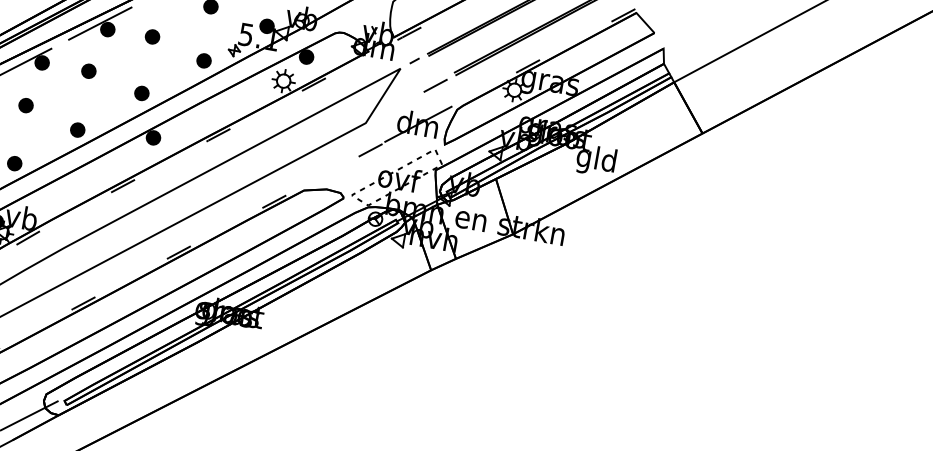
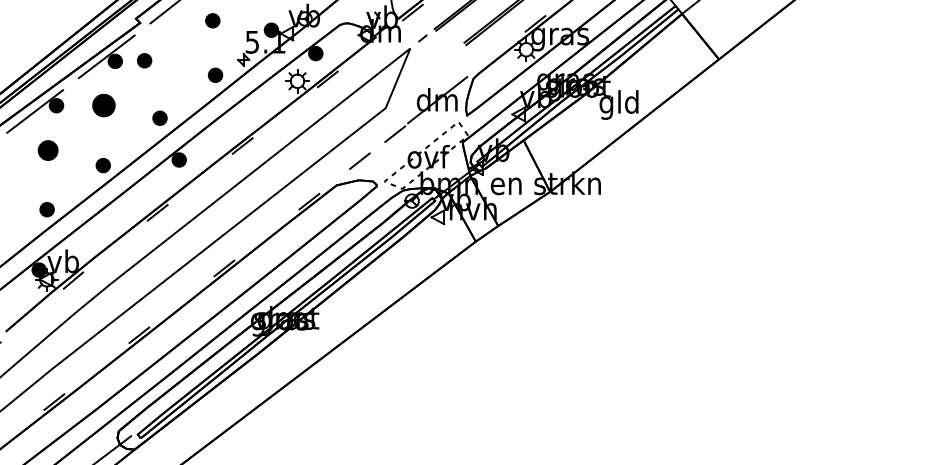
part: (152, 36) -> (144, 60), moved
part: (88, 70) -> (103, 105), size x1.6
line: (435, 85) -> (359, 160), moved
part: (25, 105) -> (47, 150), size x1.4

